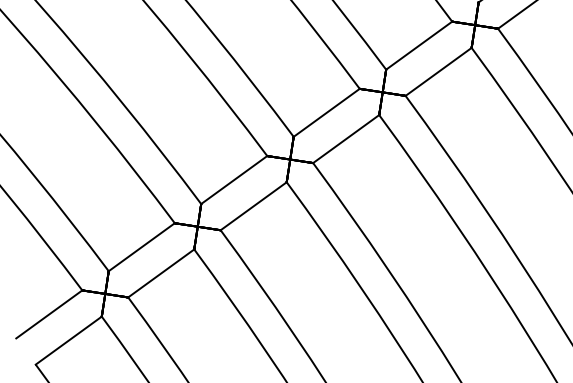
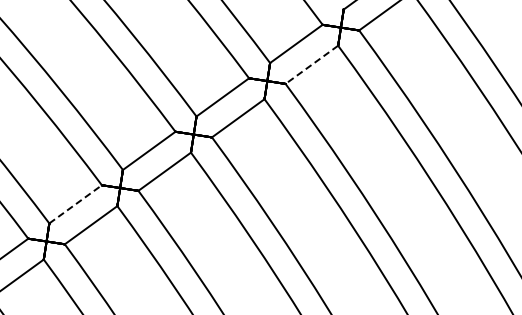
line: (438, 72) -> (311, 65), solid -> dashed
line: (142, 247) -> (76, 204), solid -> dashed

